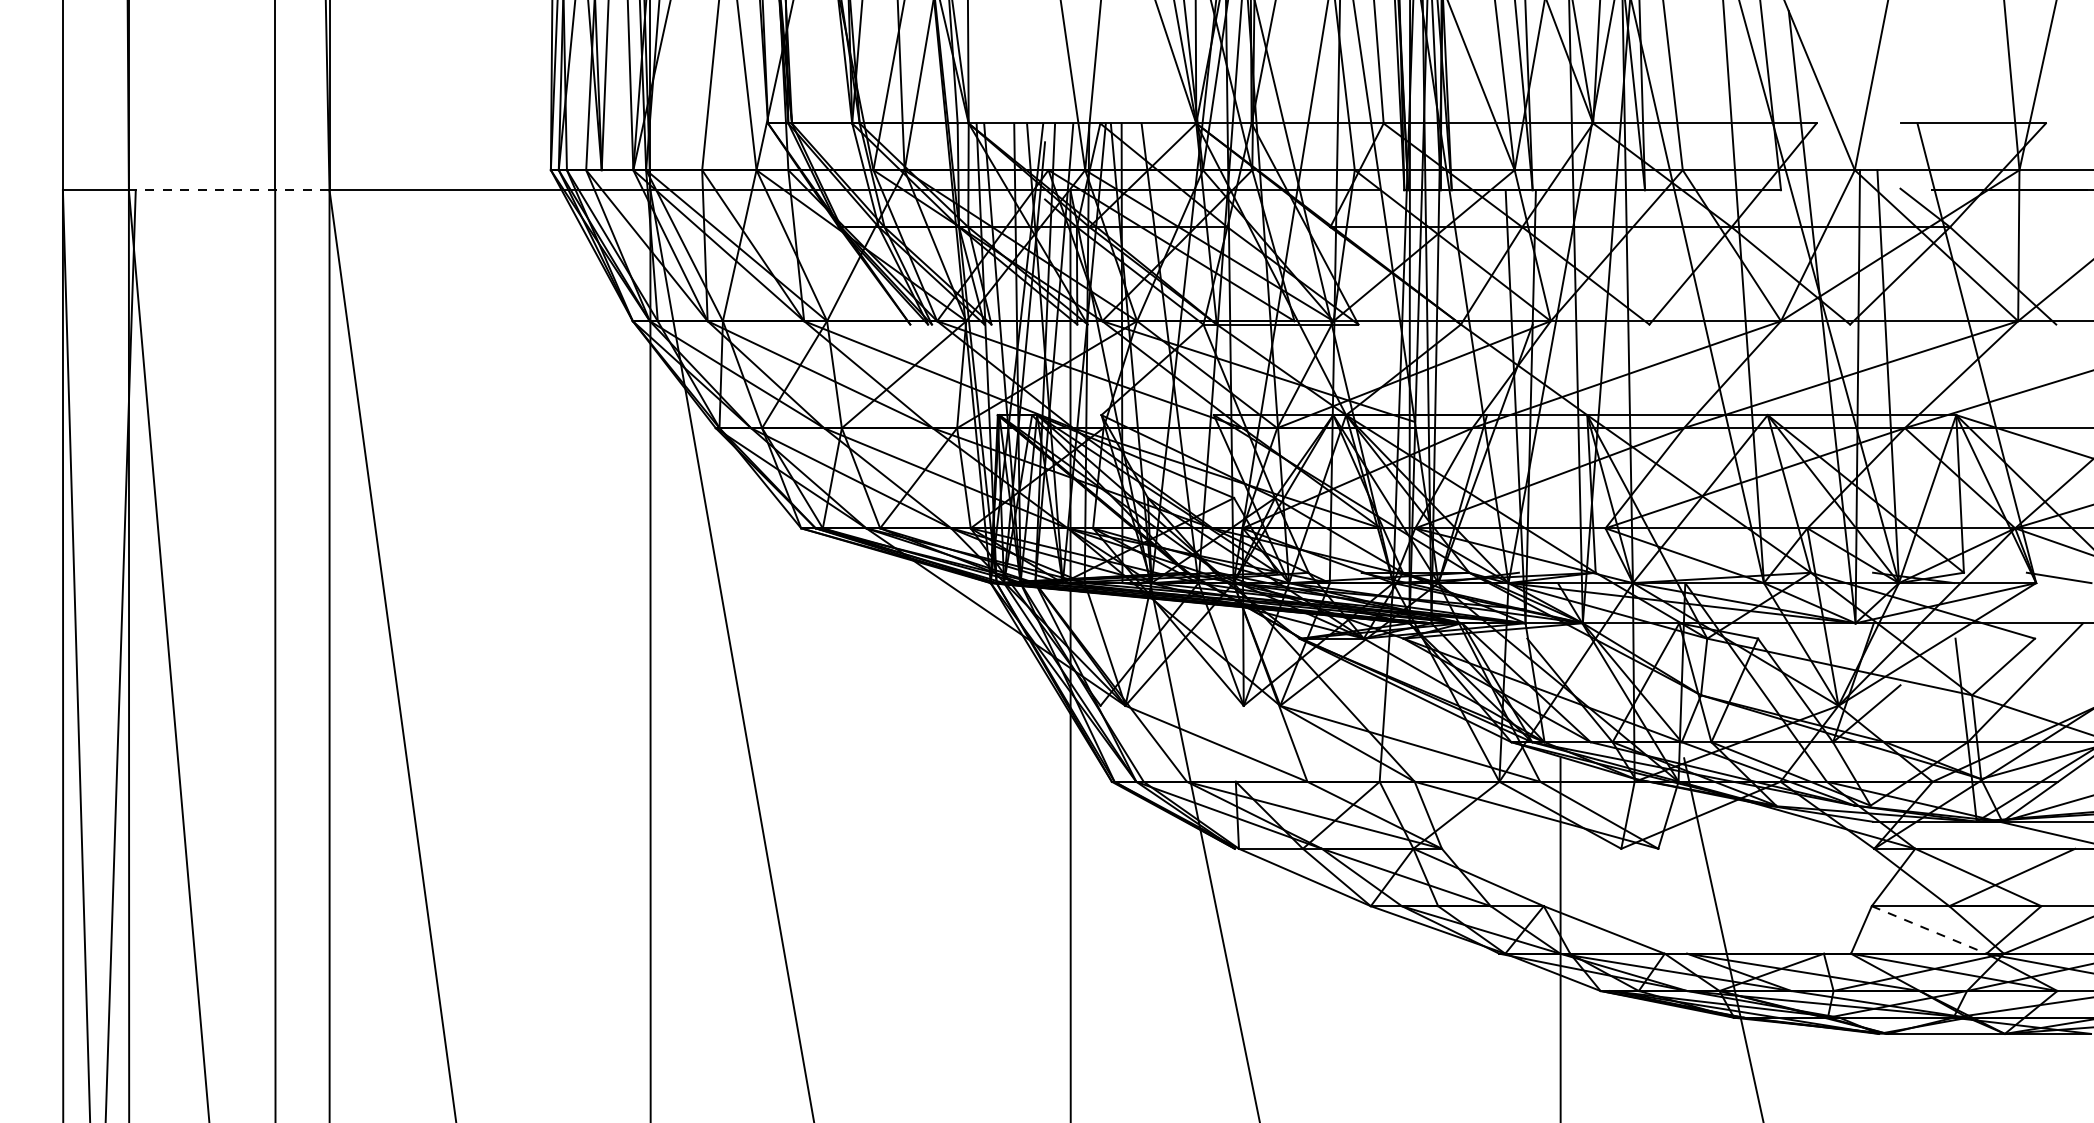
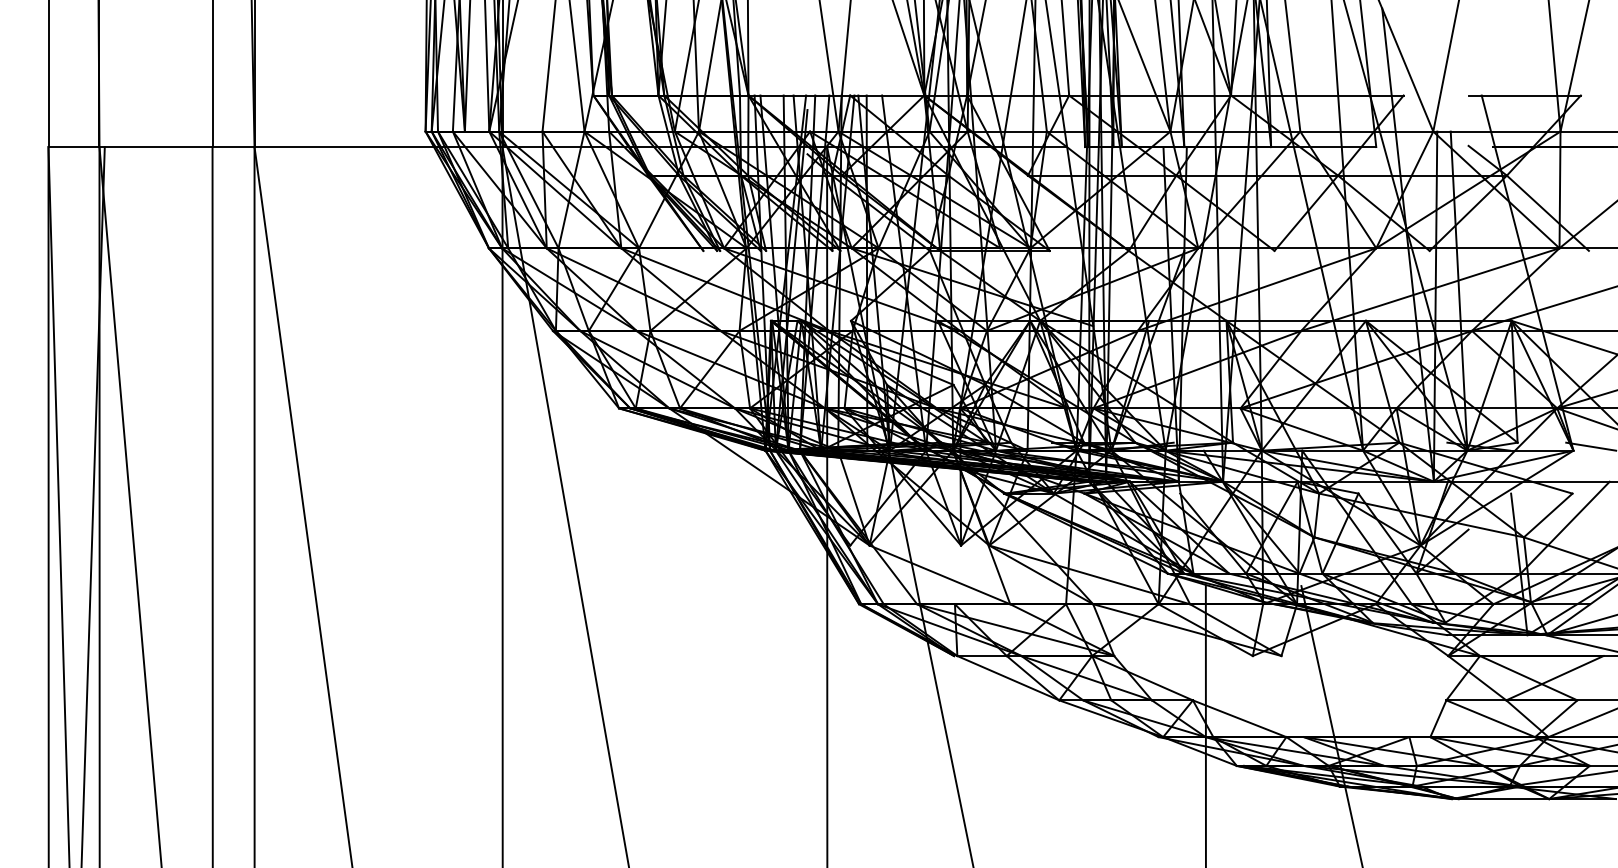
line: (229, 190) -> (177, 147), dashed -> solid
line: (1930, 929) -> (1491, 718), dashed -> solid

